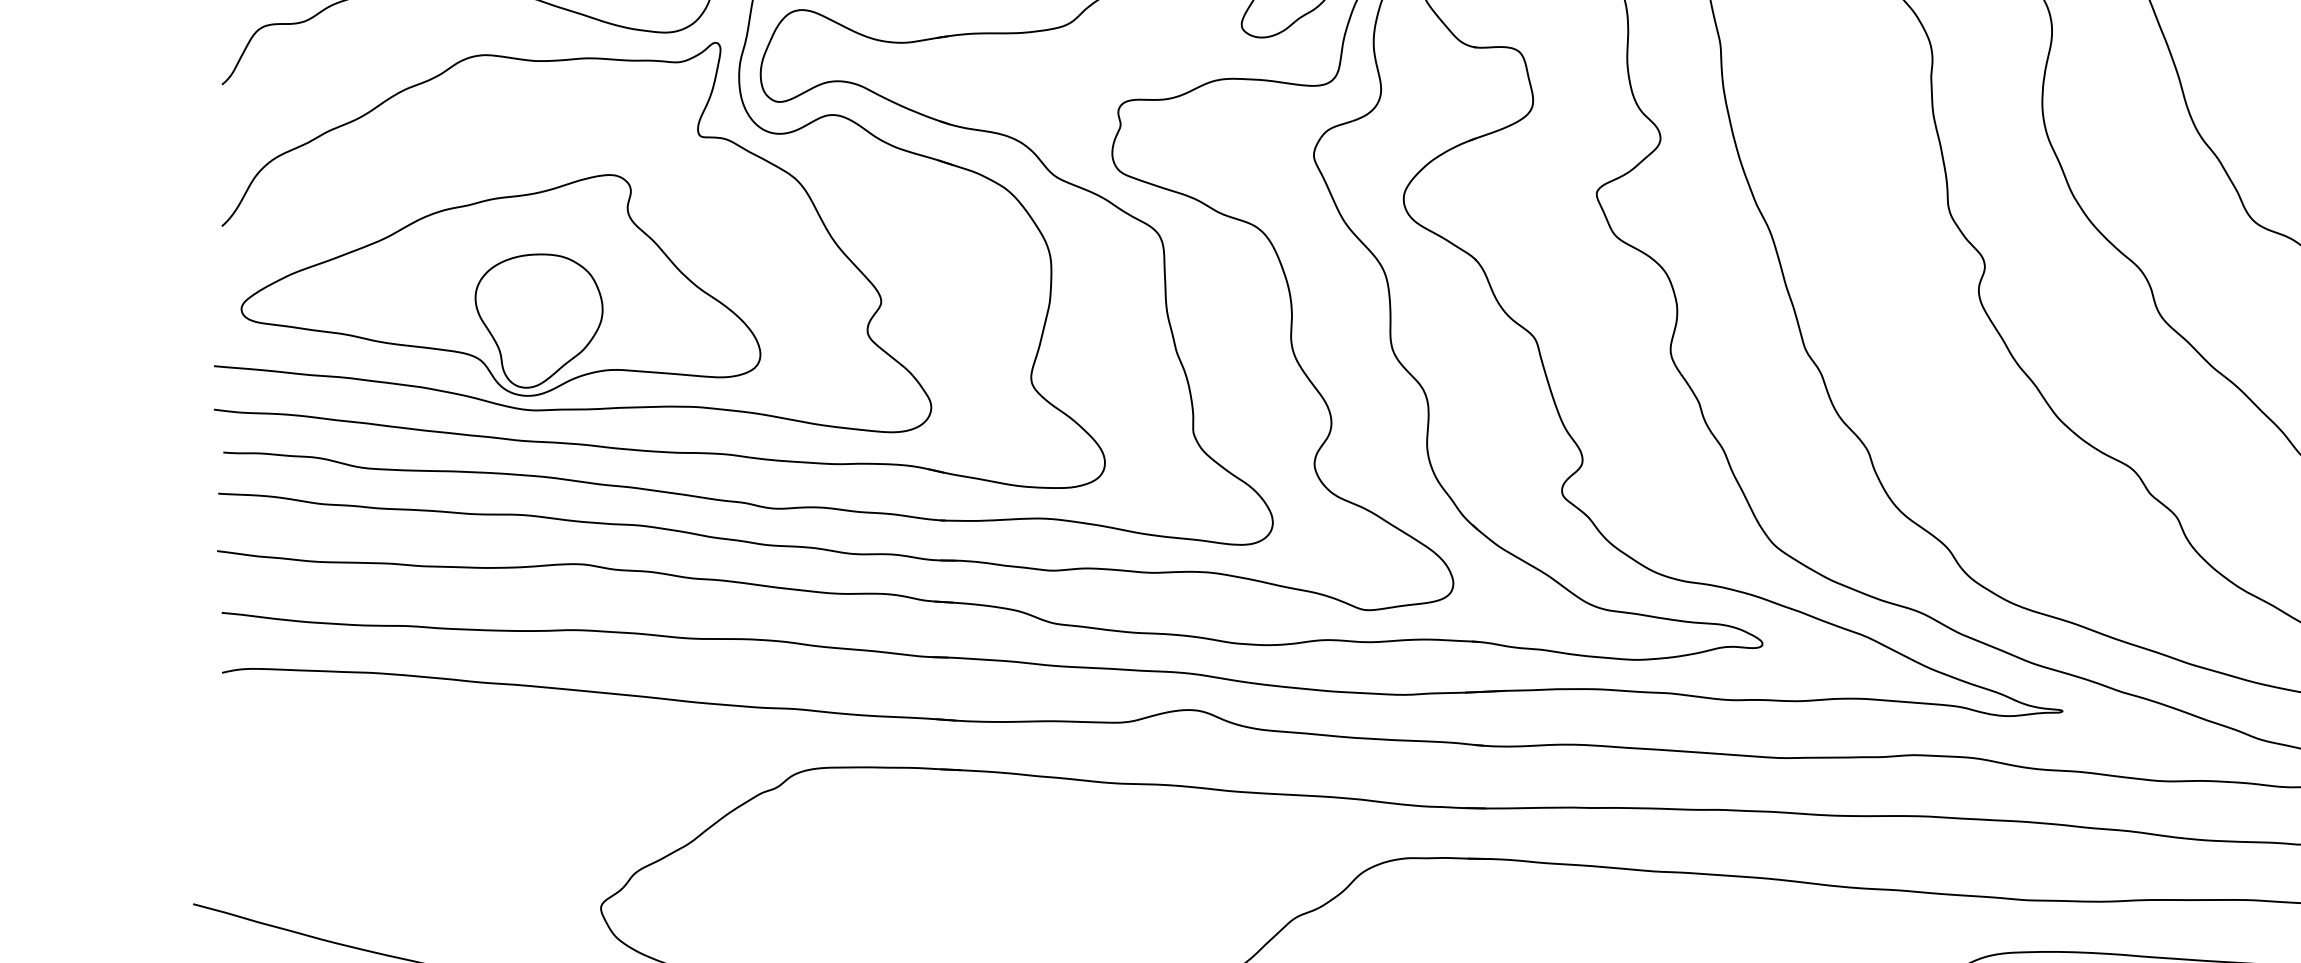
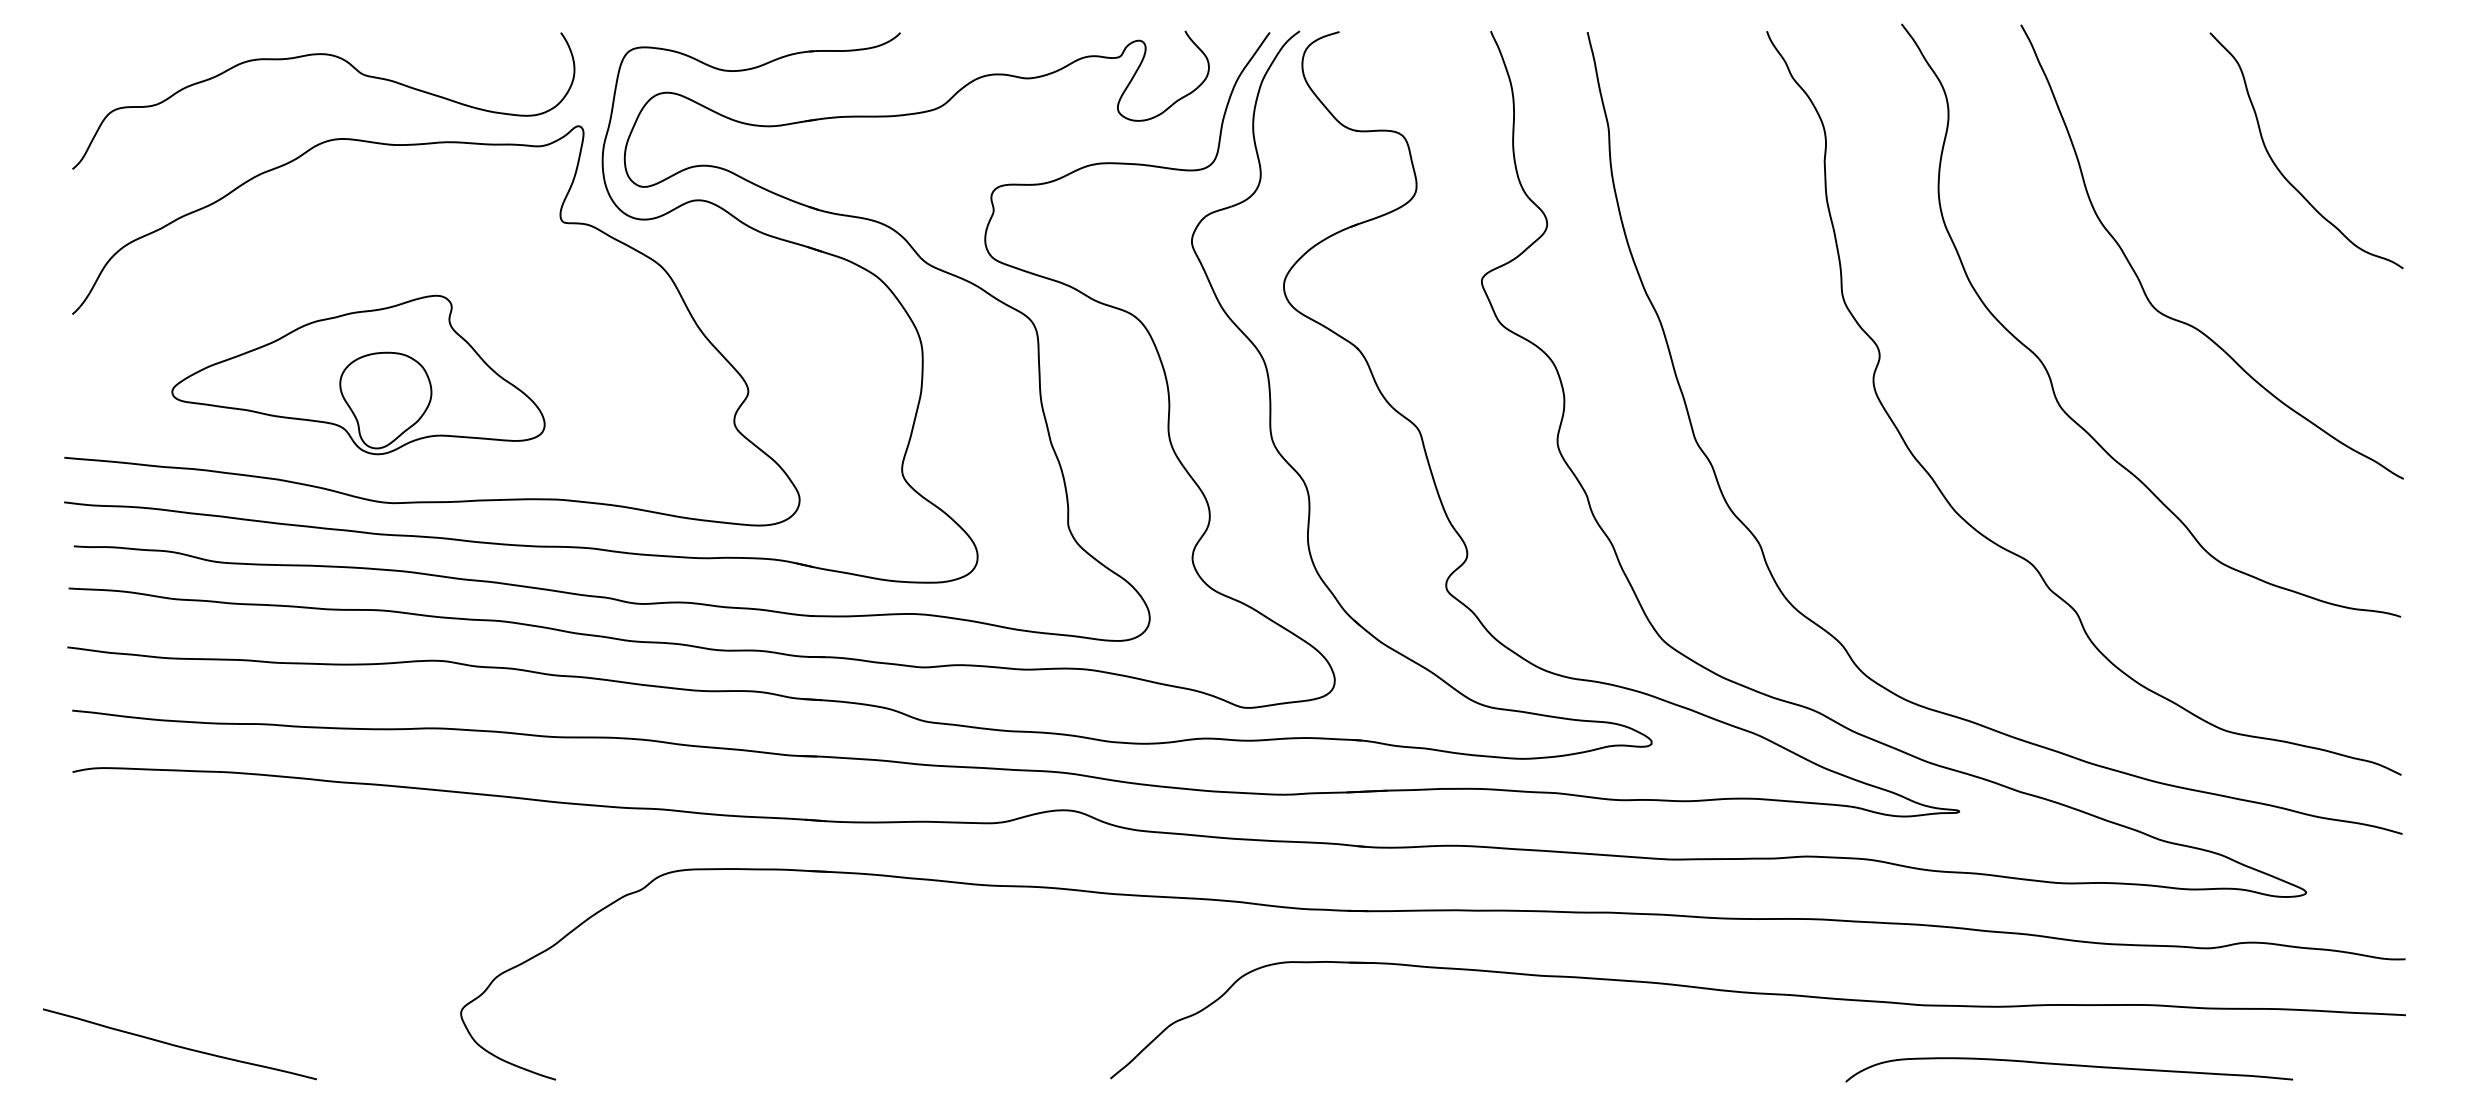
part: (500, 284) -> (358, 374), size x0.7

